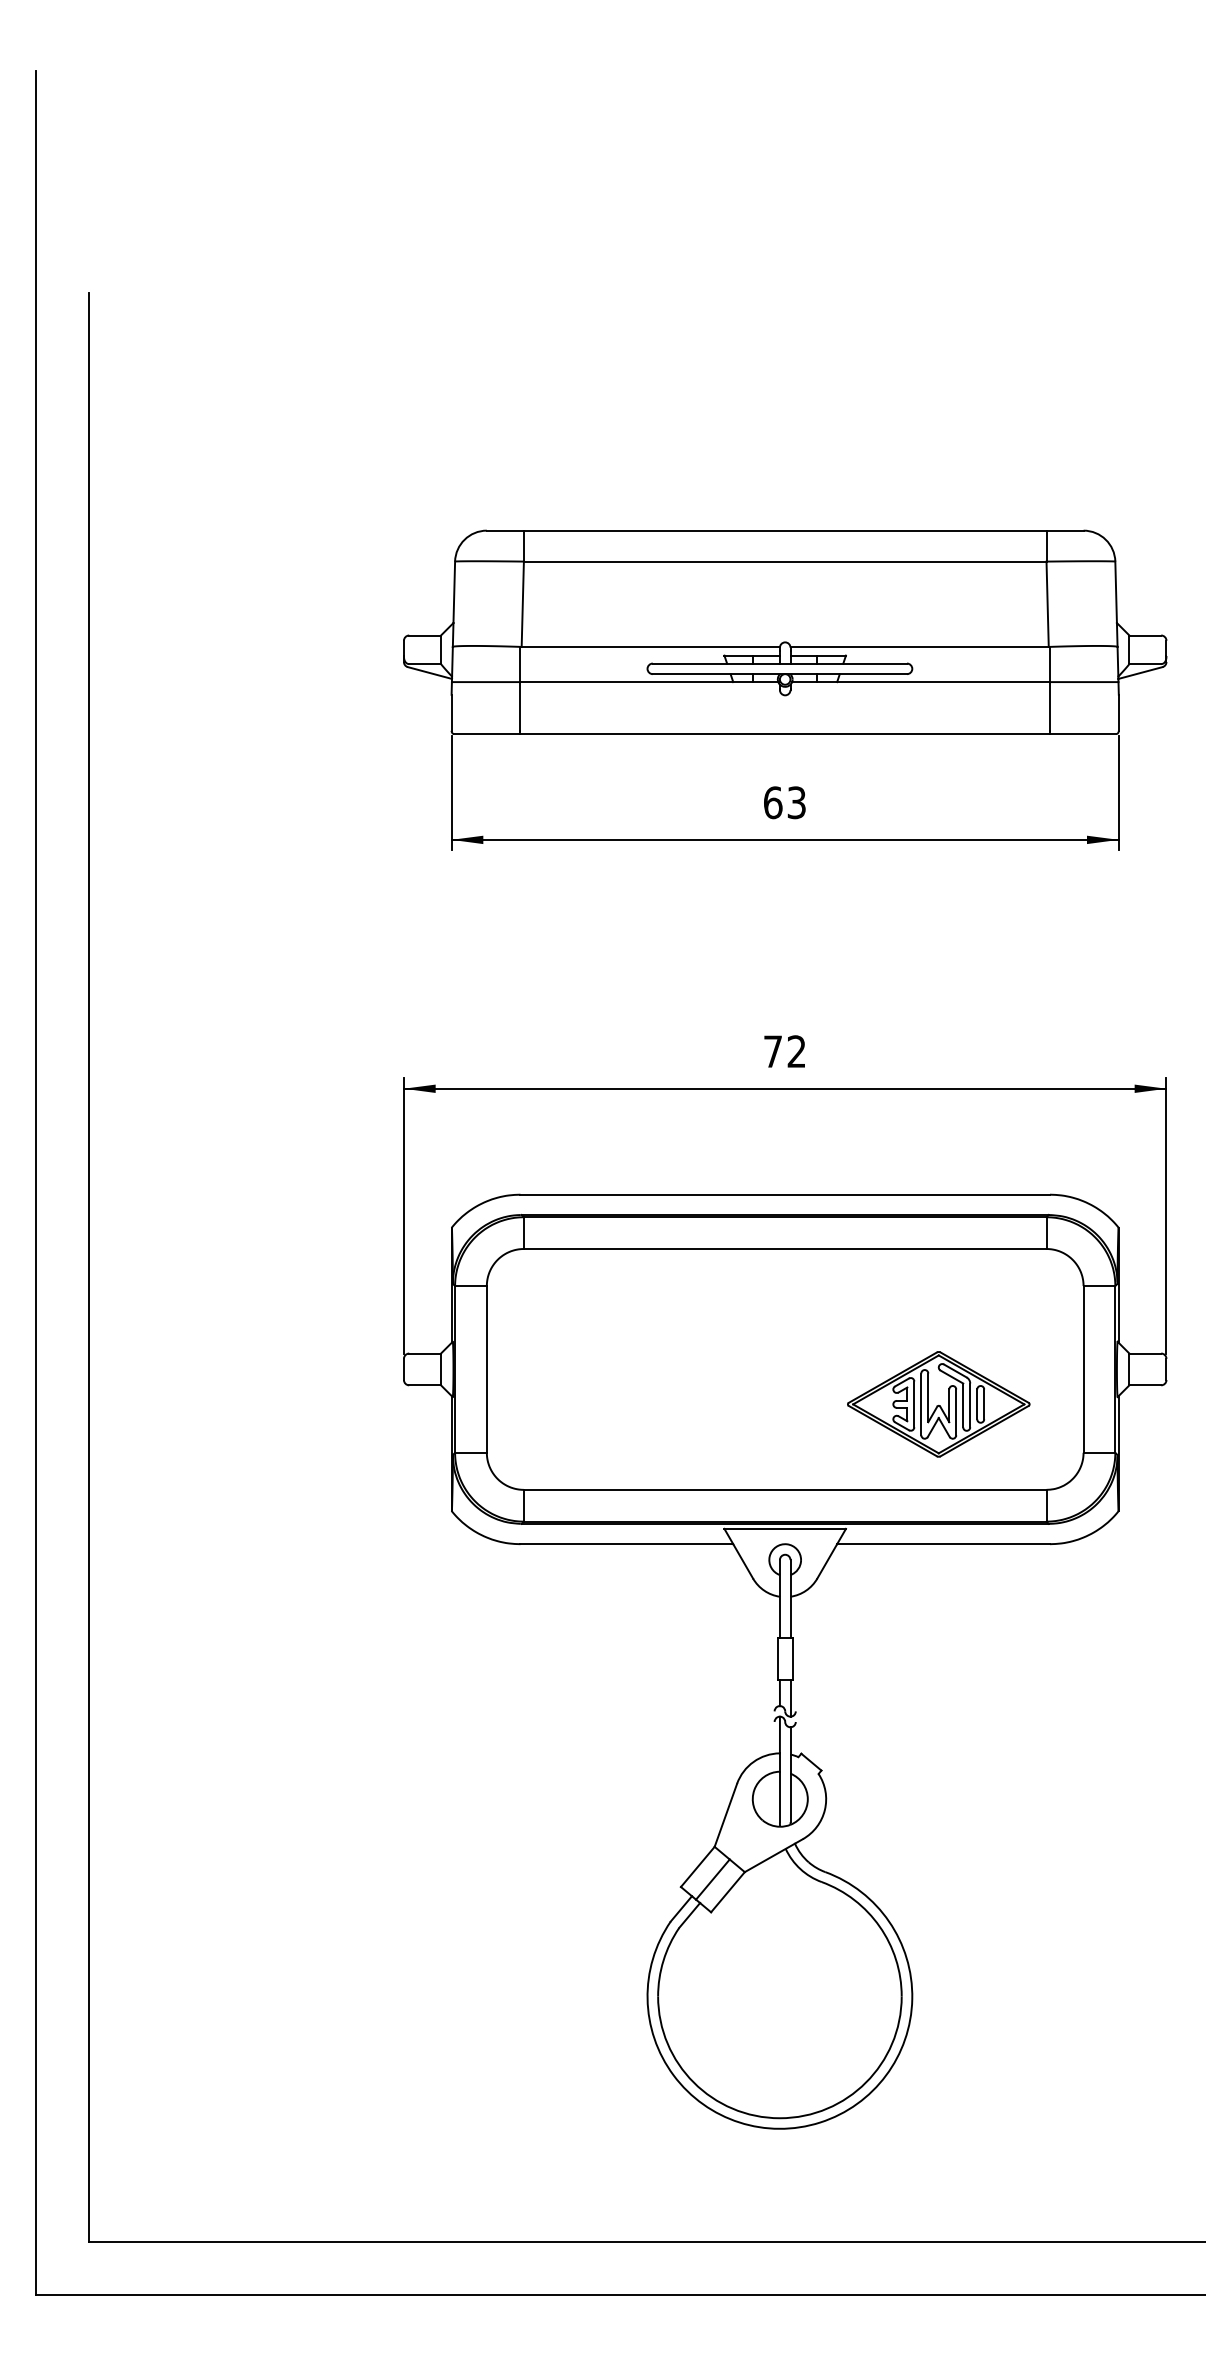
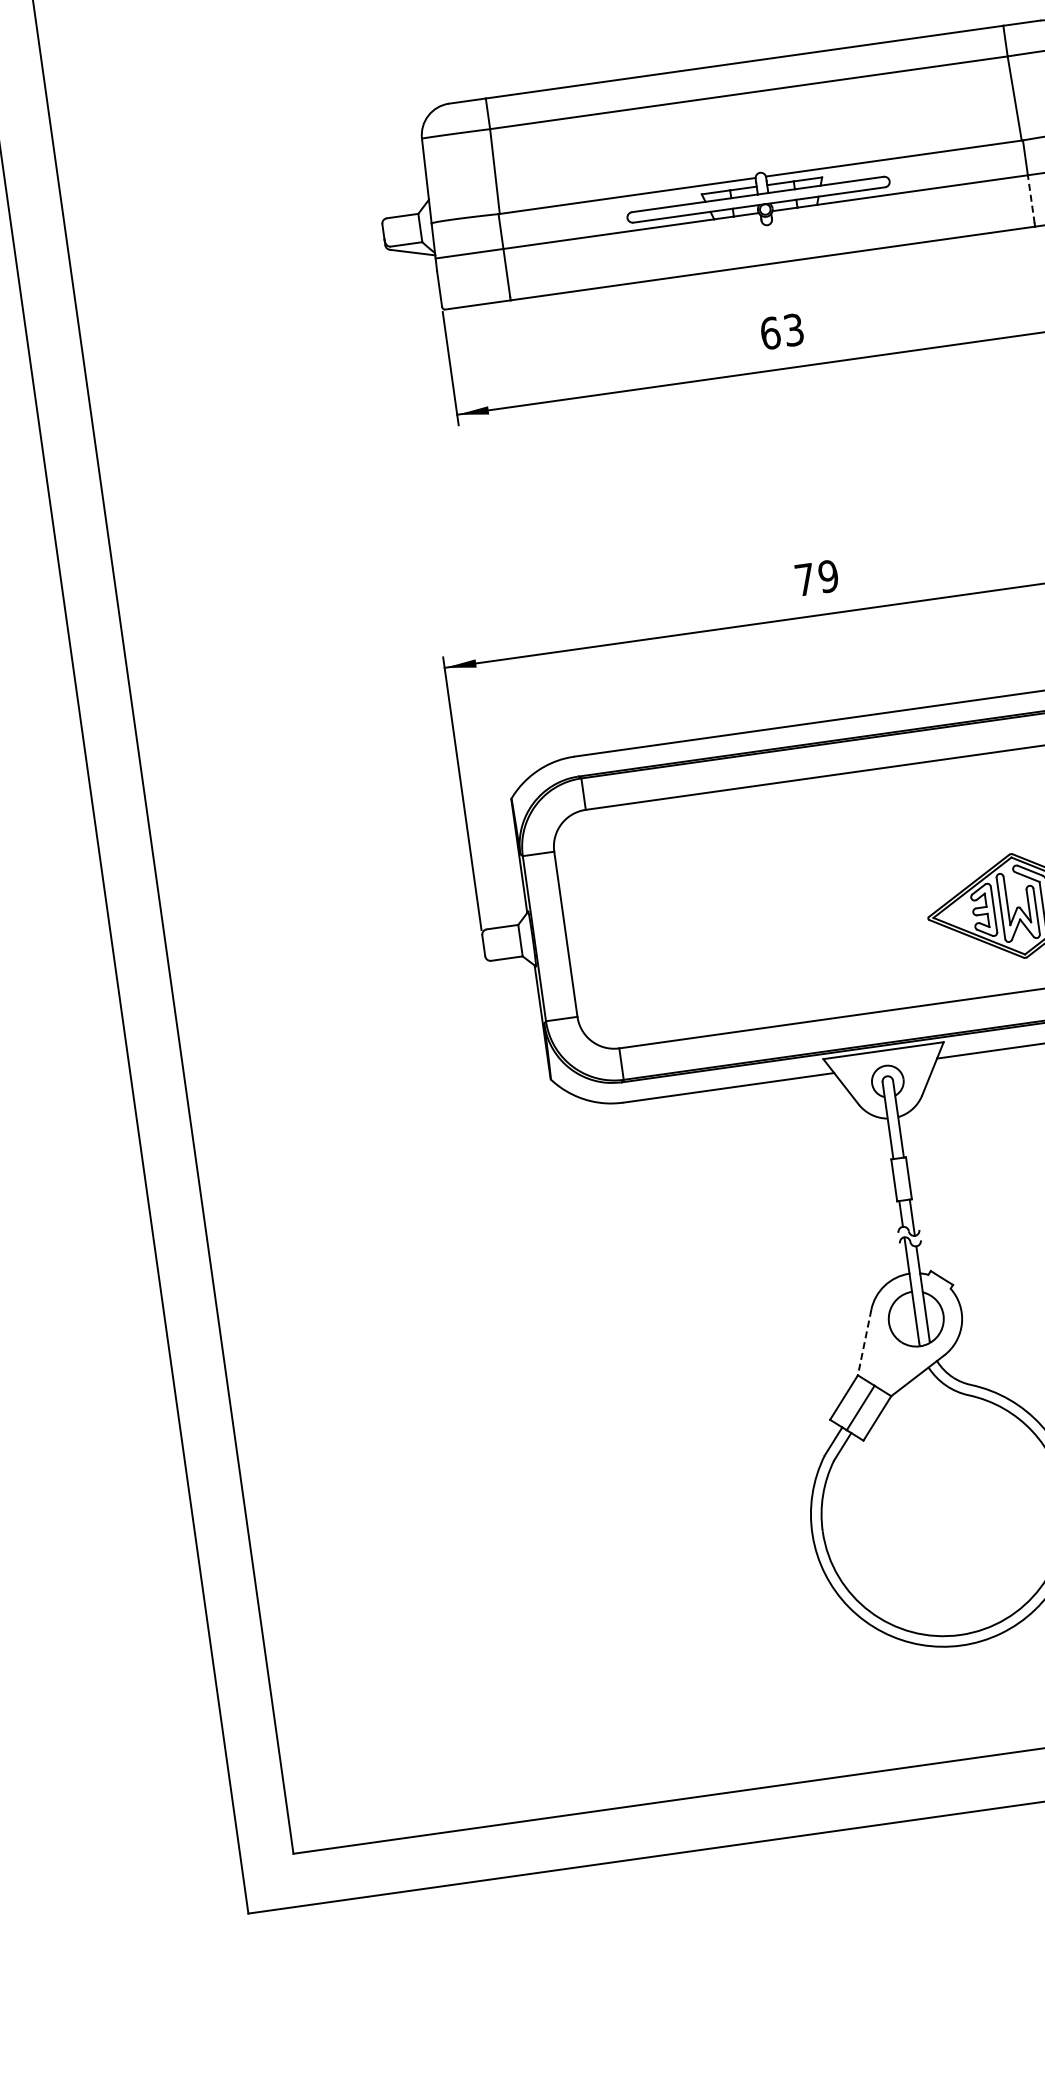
line: (1050, 705) -> (1031, 198), solid -> dashed
text: (796, 1051) -> (828, 576), 72 -> 79
line: (725, 1815) -> (864, 1342), solid -> dashed

